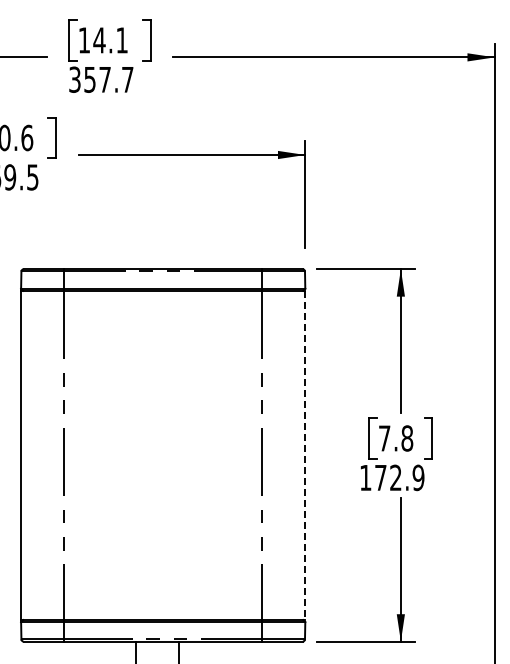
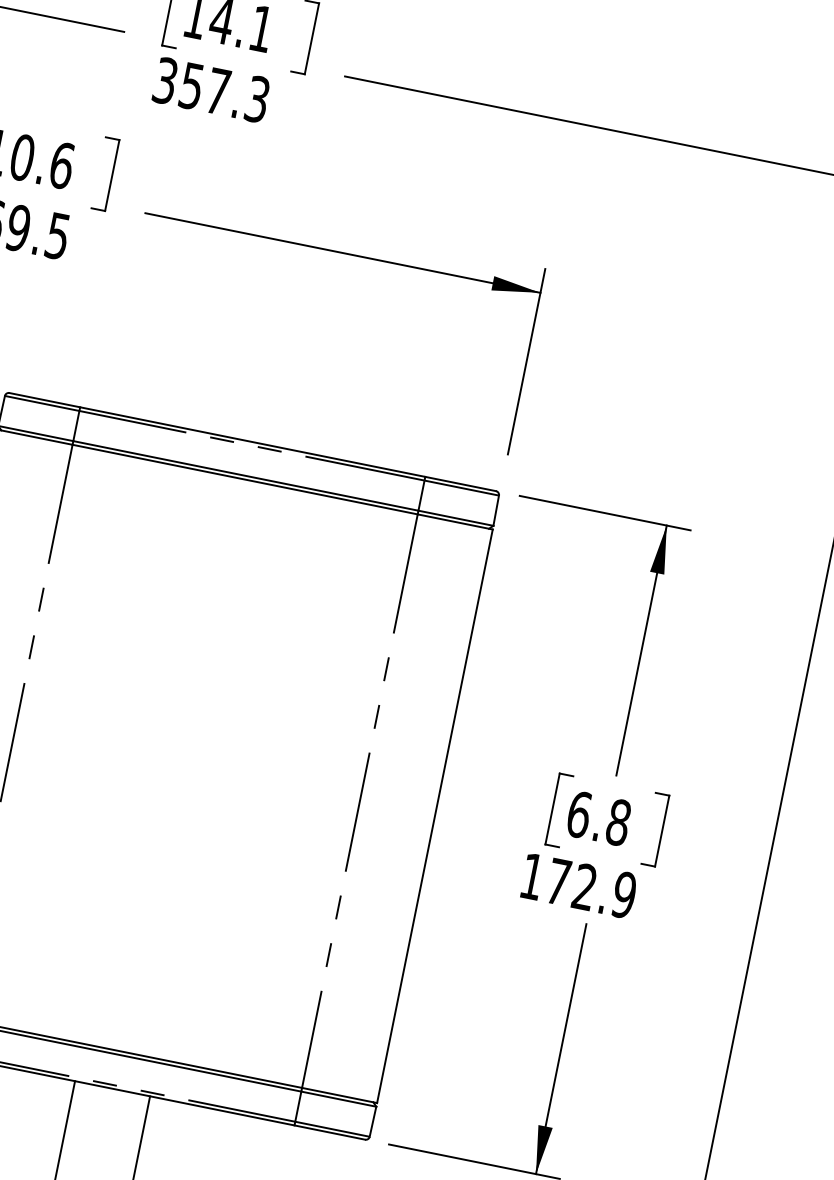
text: (127, 79) -> (257, 98), 357.7 -> 357.3
text: (384, 438) -> (578, 814), 7.8 -> 6.8
line: (305, 455) -> (435, 816), dashed -> solid

